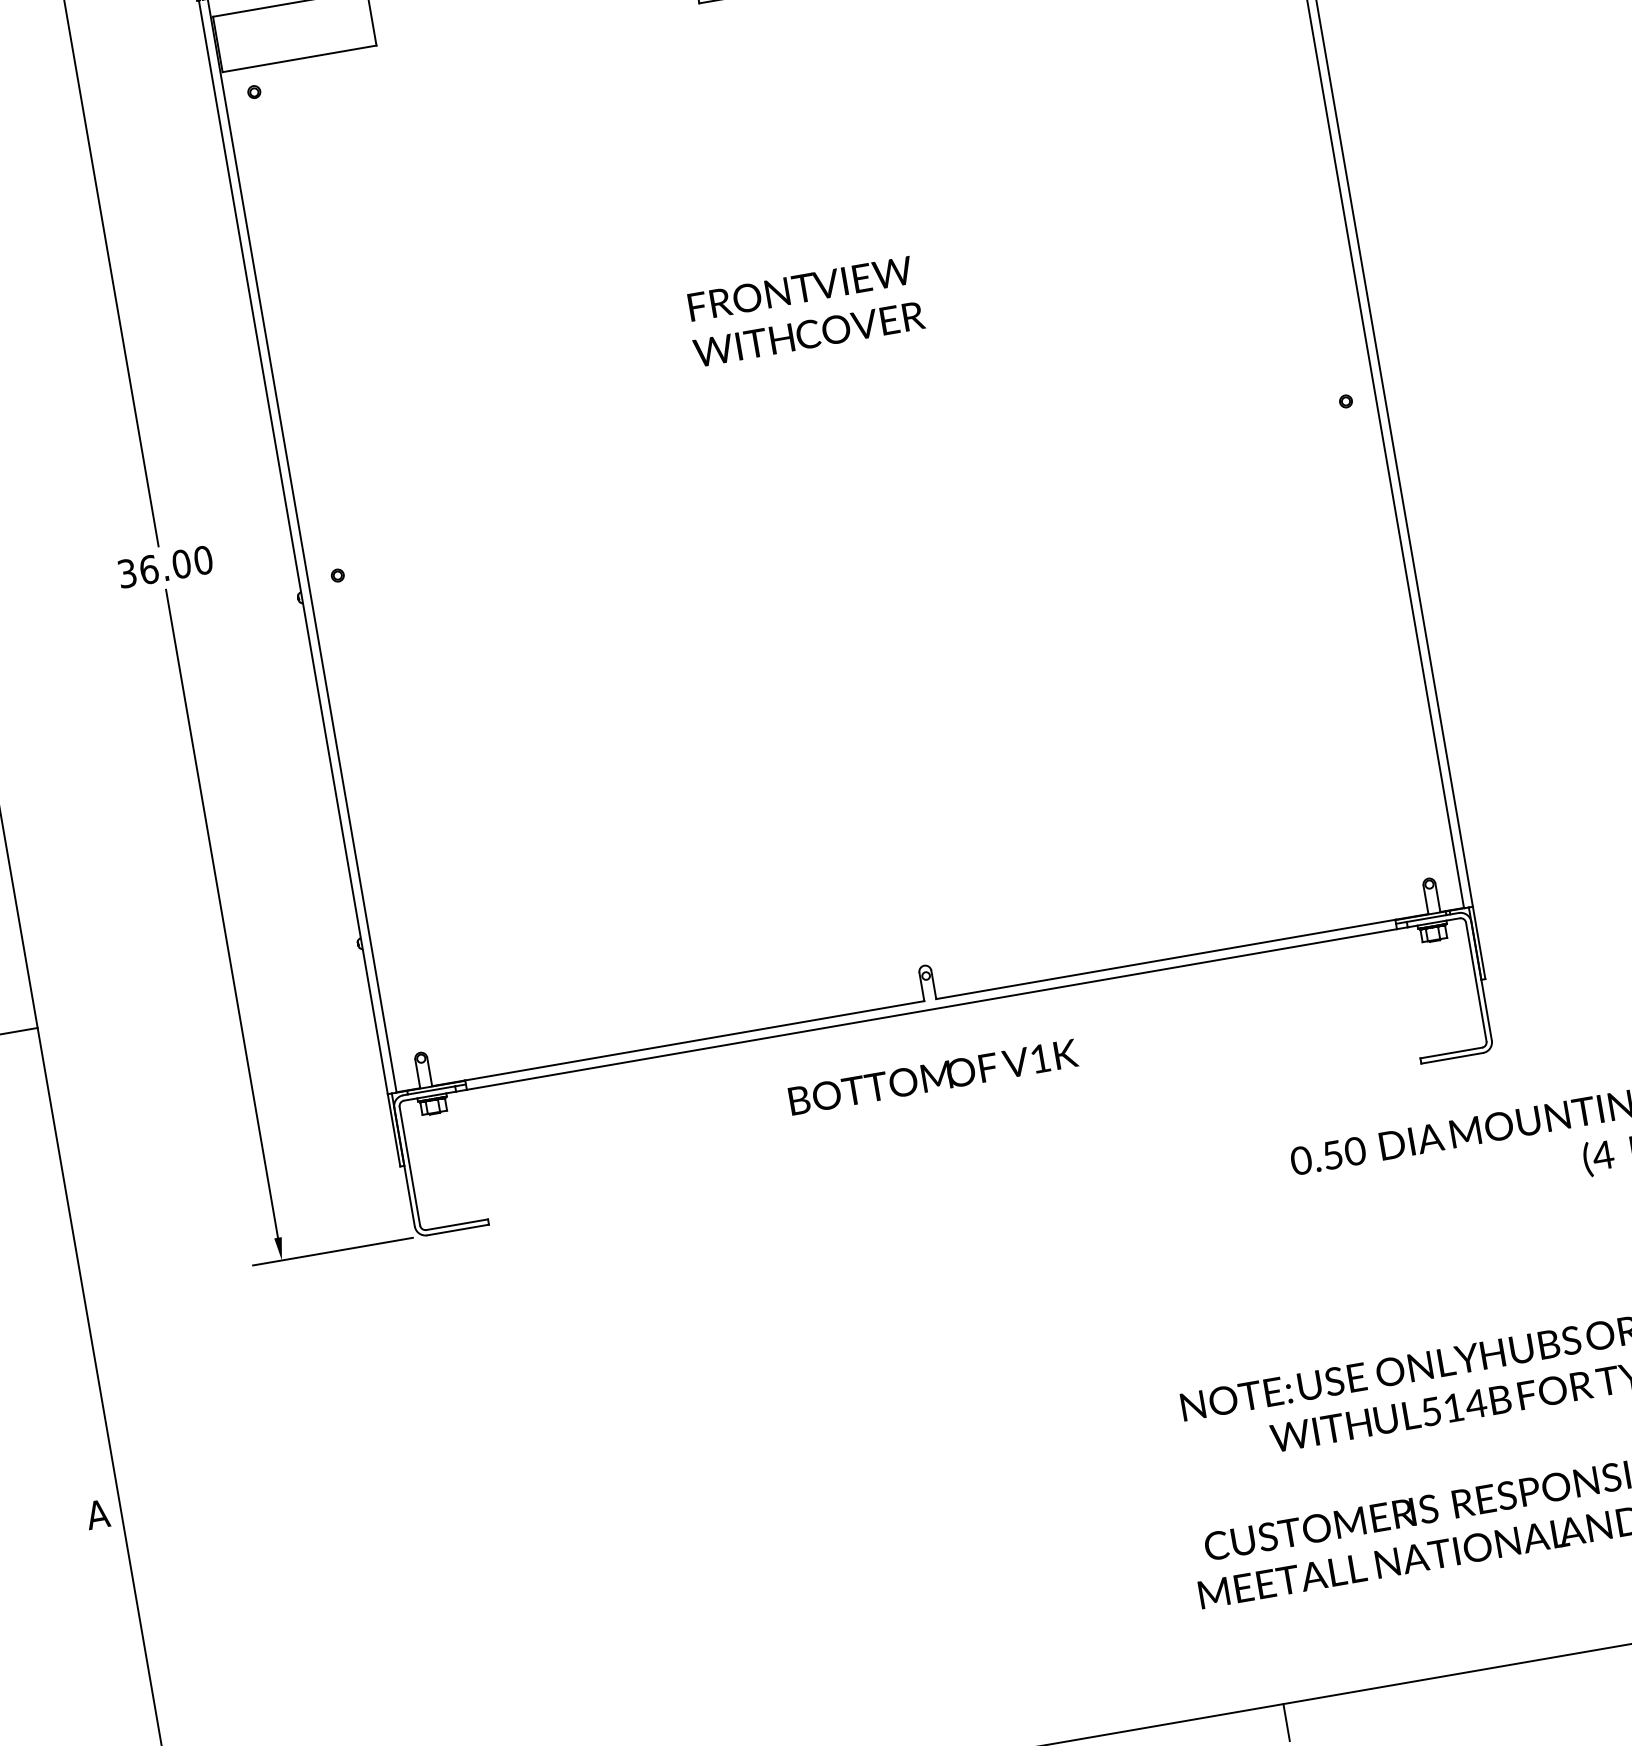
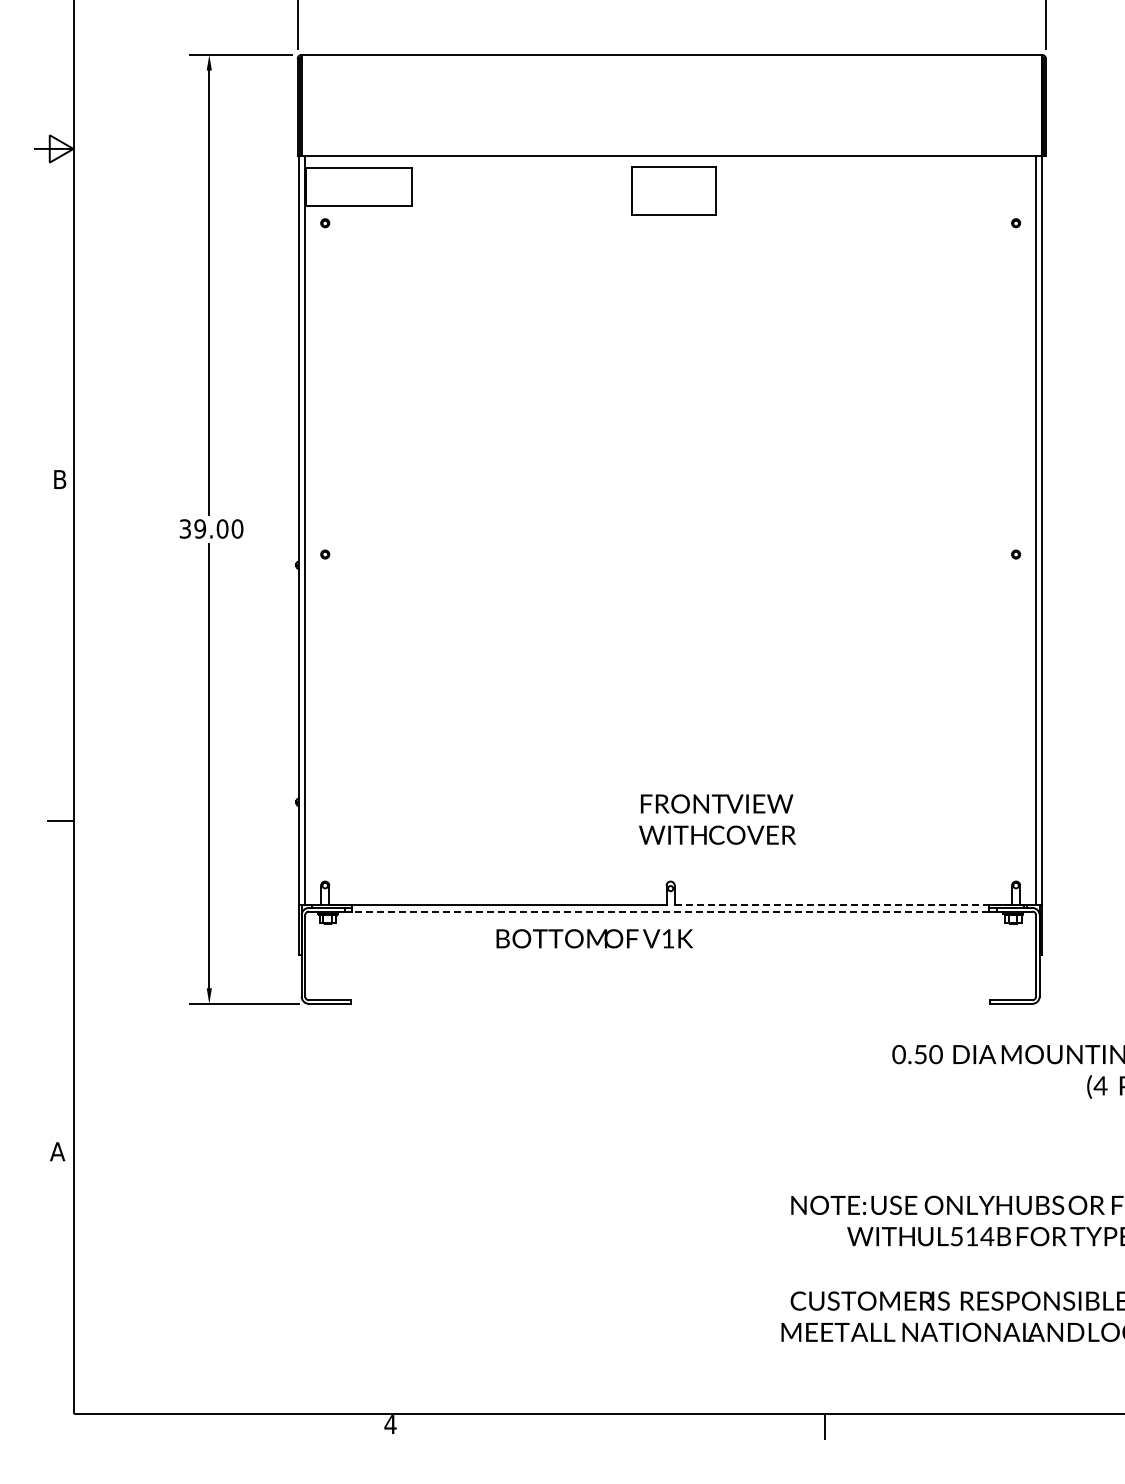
text: (805, 311) -> (717, 819), moved
text: (149, 568) -> (200, 528), 36.00 -> 39.00
line: (1182, 957) -> (843, 905), solid -> dashed
line: (931, 1009) -> (670, 911), solid -> dashed
text: (932, 1076) -> (594, 938), moved

